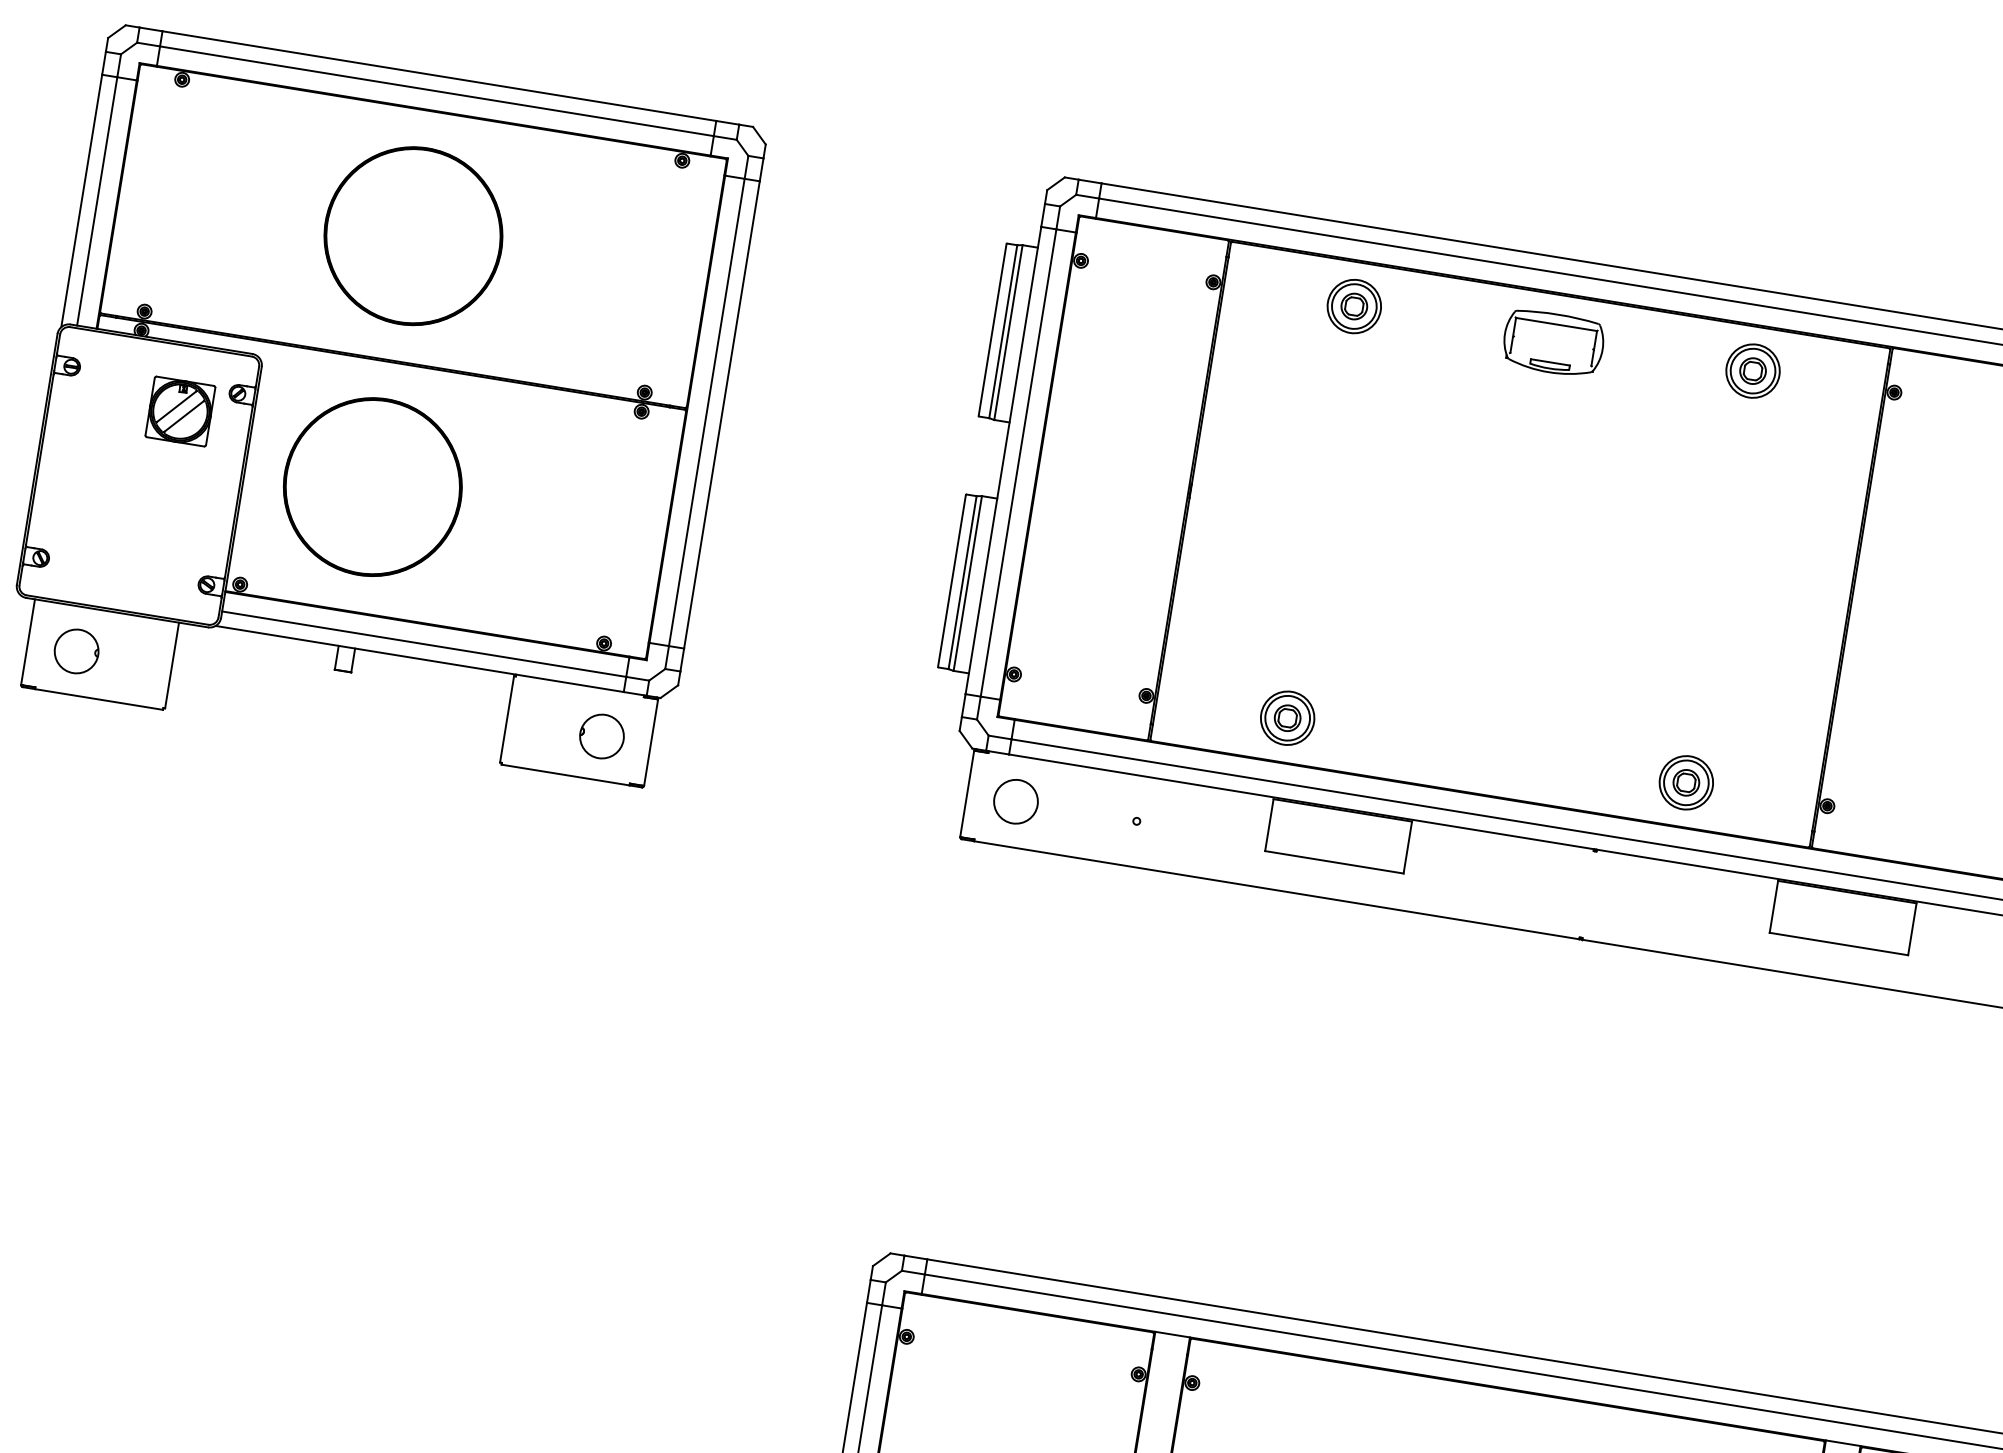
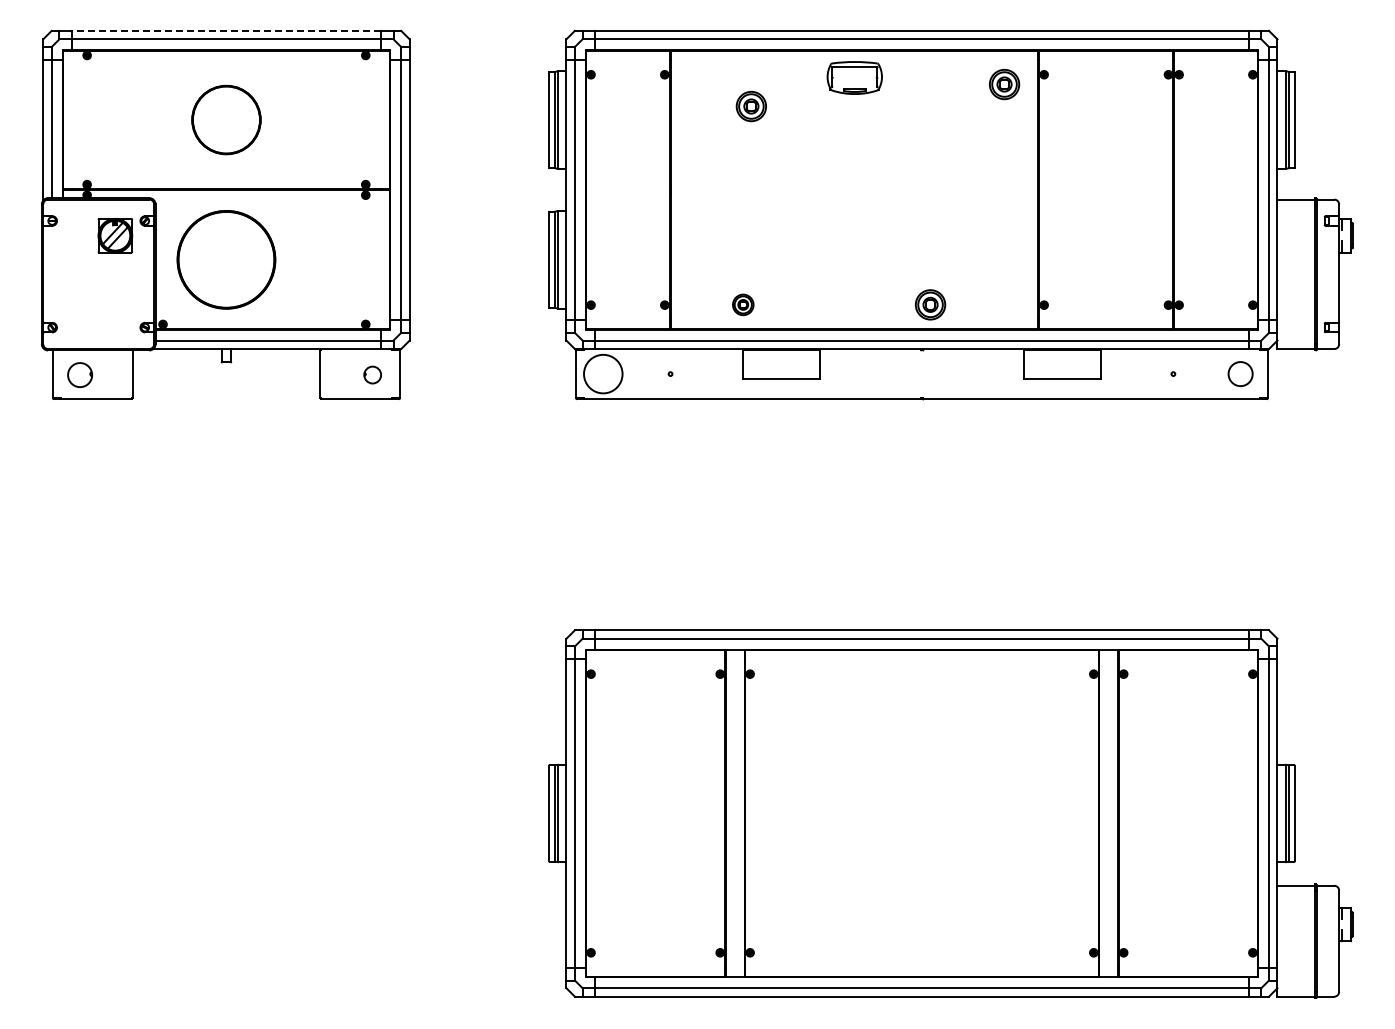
line: (437, 75) -> (225, 30), solid -> dashed
part: (413, 235) -> (226, 119), size x0.7
part: (1352, 306) -> (750, 106), moved
part: (1753, 371) -> (1004, 84), moved
part: (1286, 717) -> (742, 304), size x0.7
part: (601, 735) -> (372, 374), size x0.7
part: (1686, 782) -> (930, 304), moved
circle: (1016, 802) -> (603, 374), size x1.6

